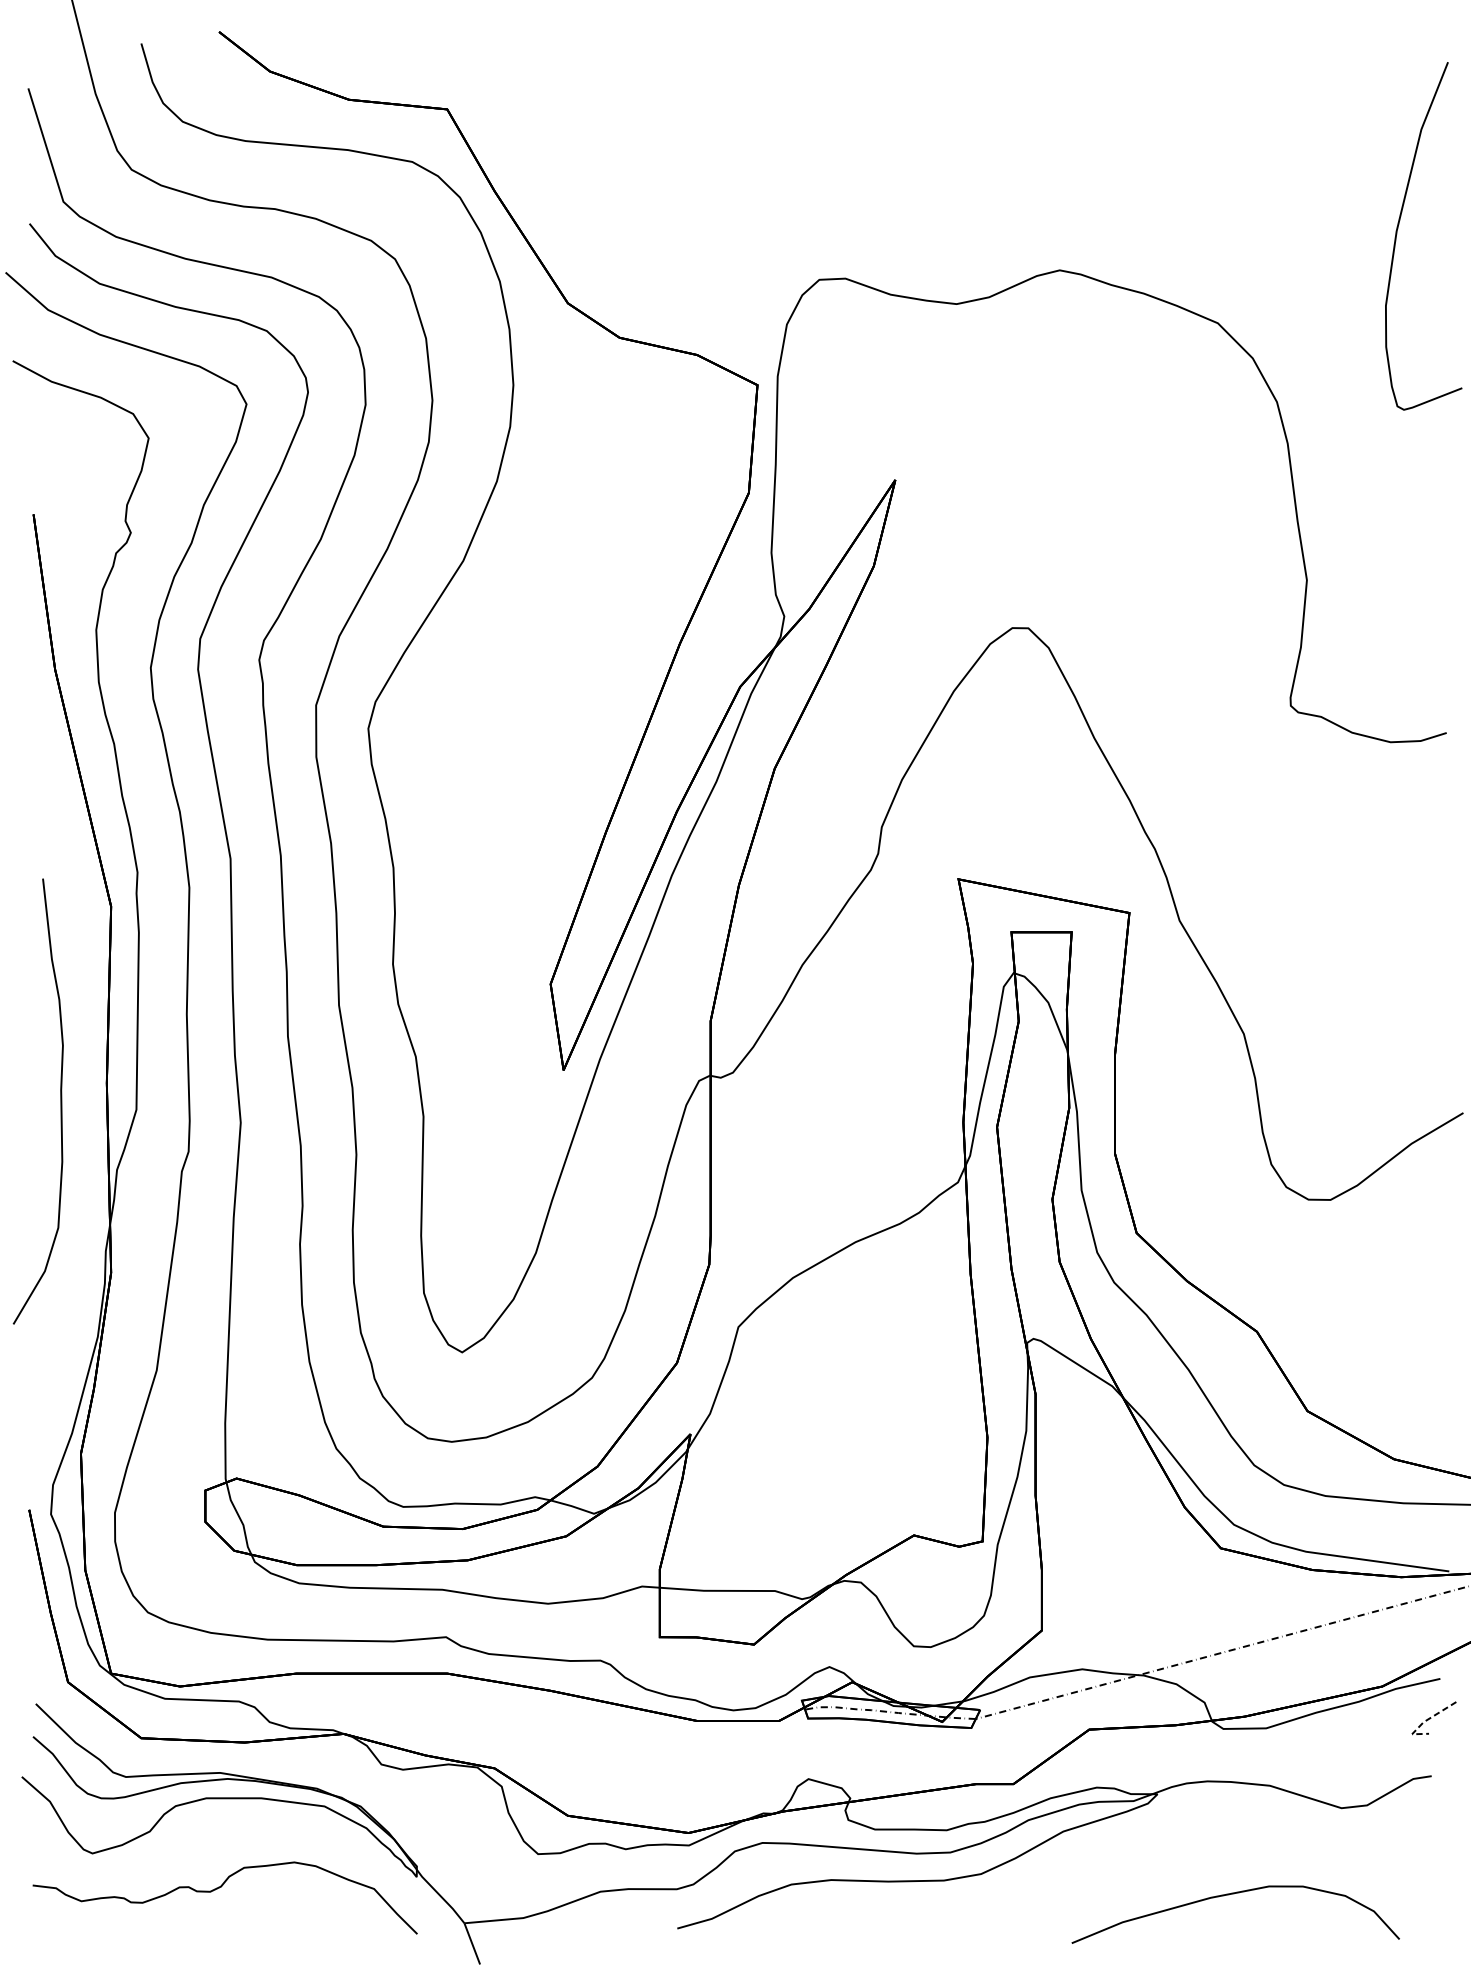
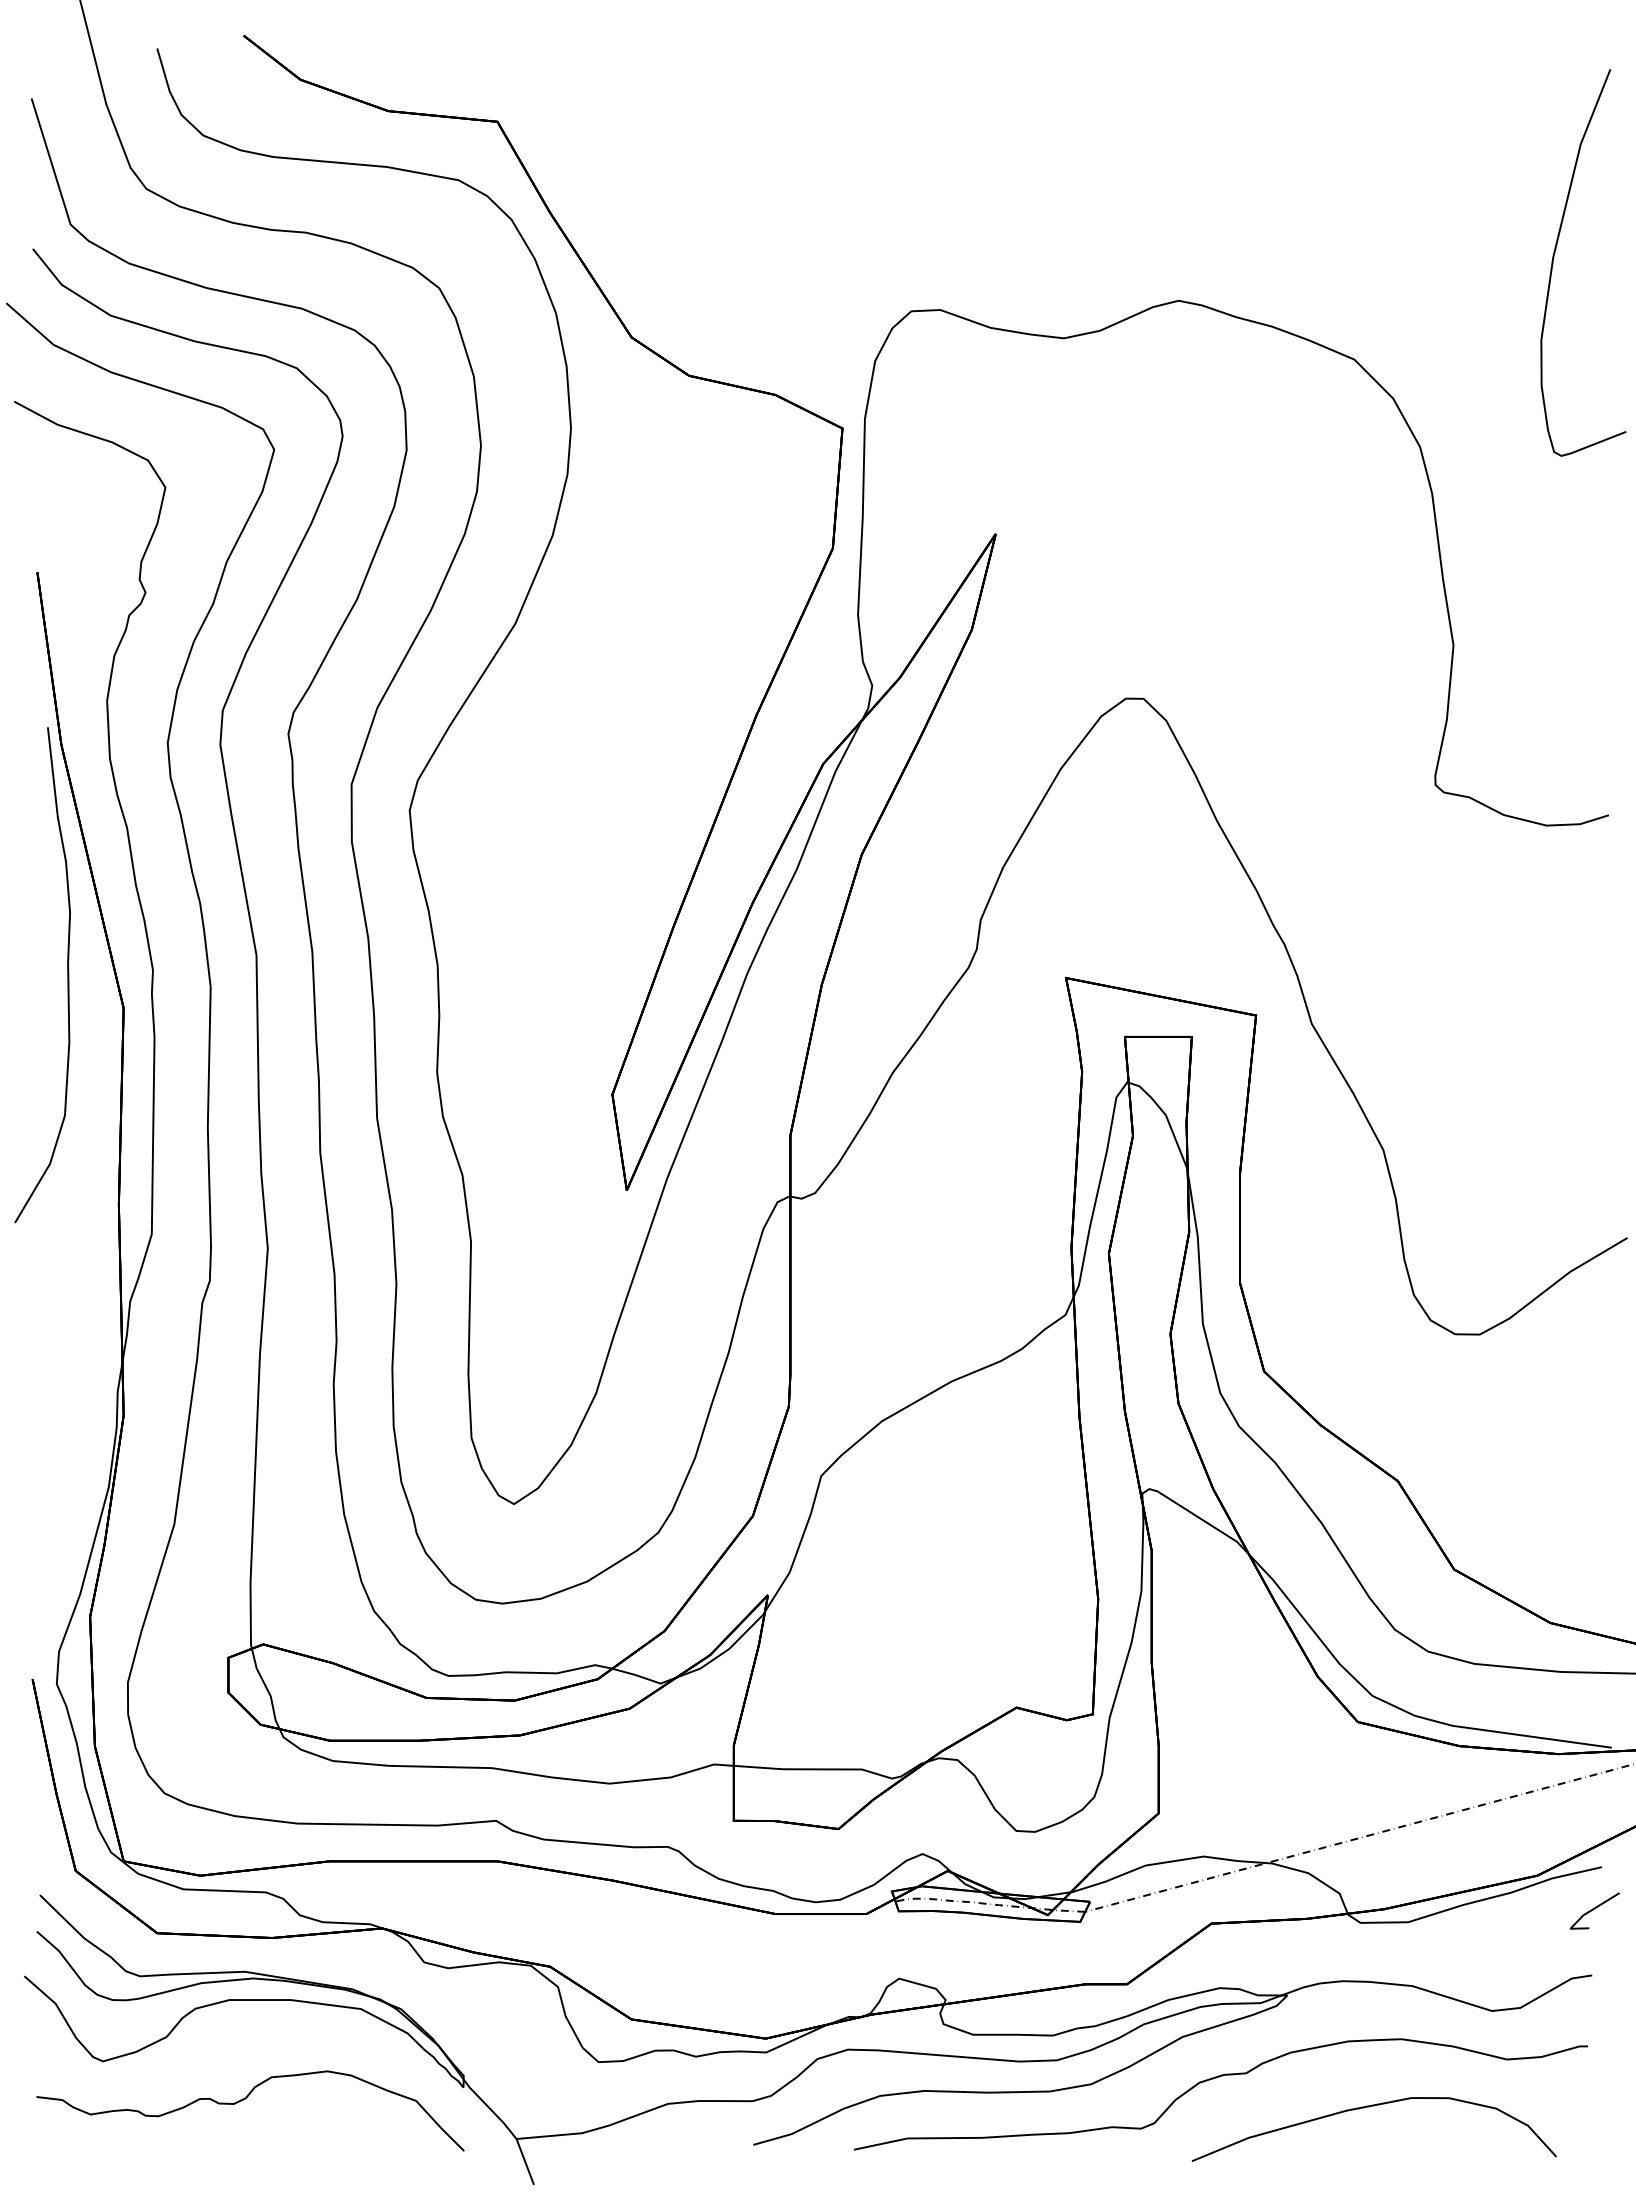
curve: (60, 1101) -> (67, 975), moved
line: (1424, 1721) -> (1584, 1914), dashed -> solid
curve: (1093, 1868) -> (1216, 2078), added

